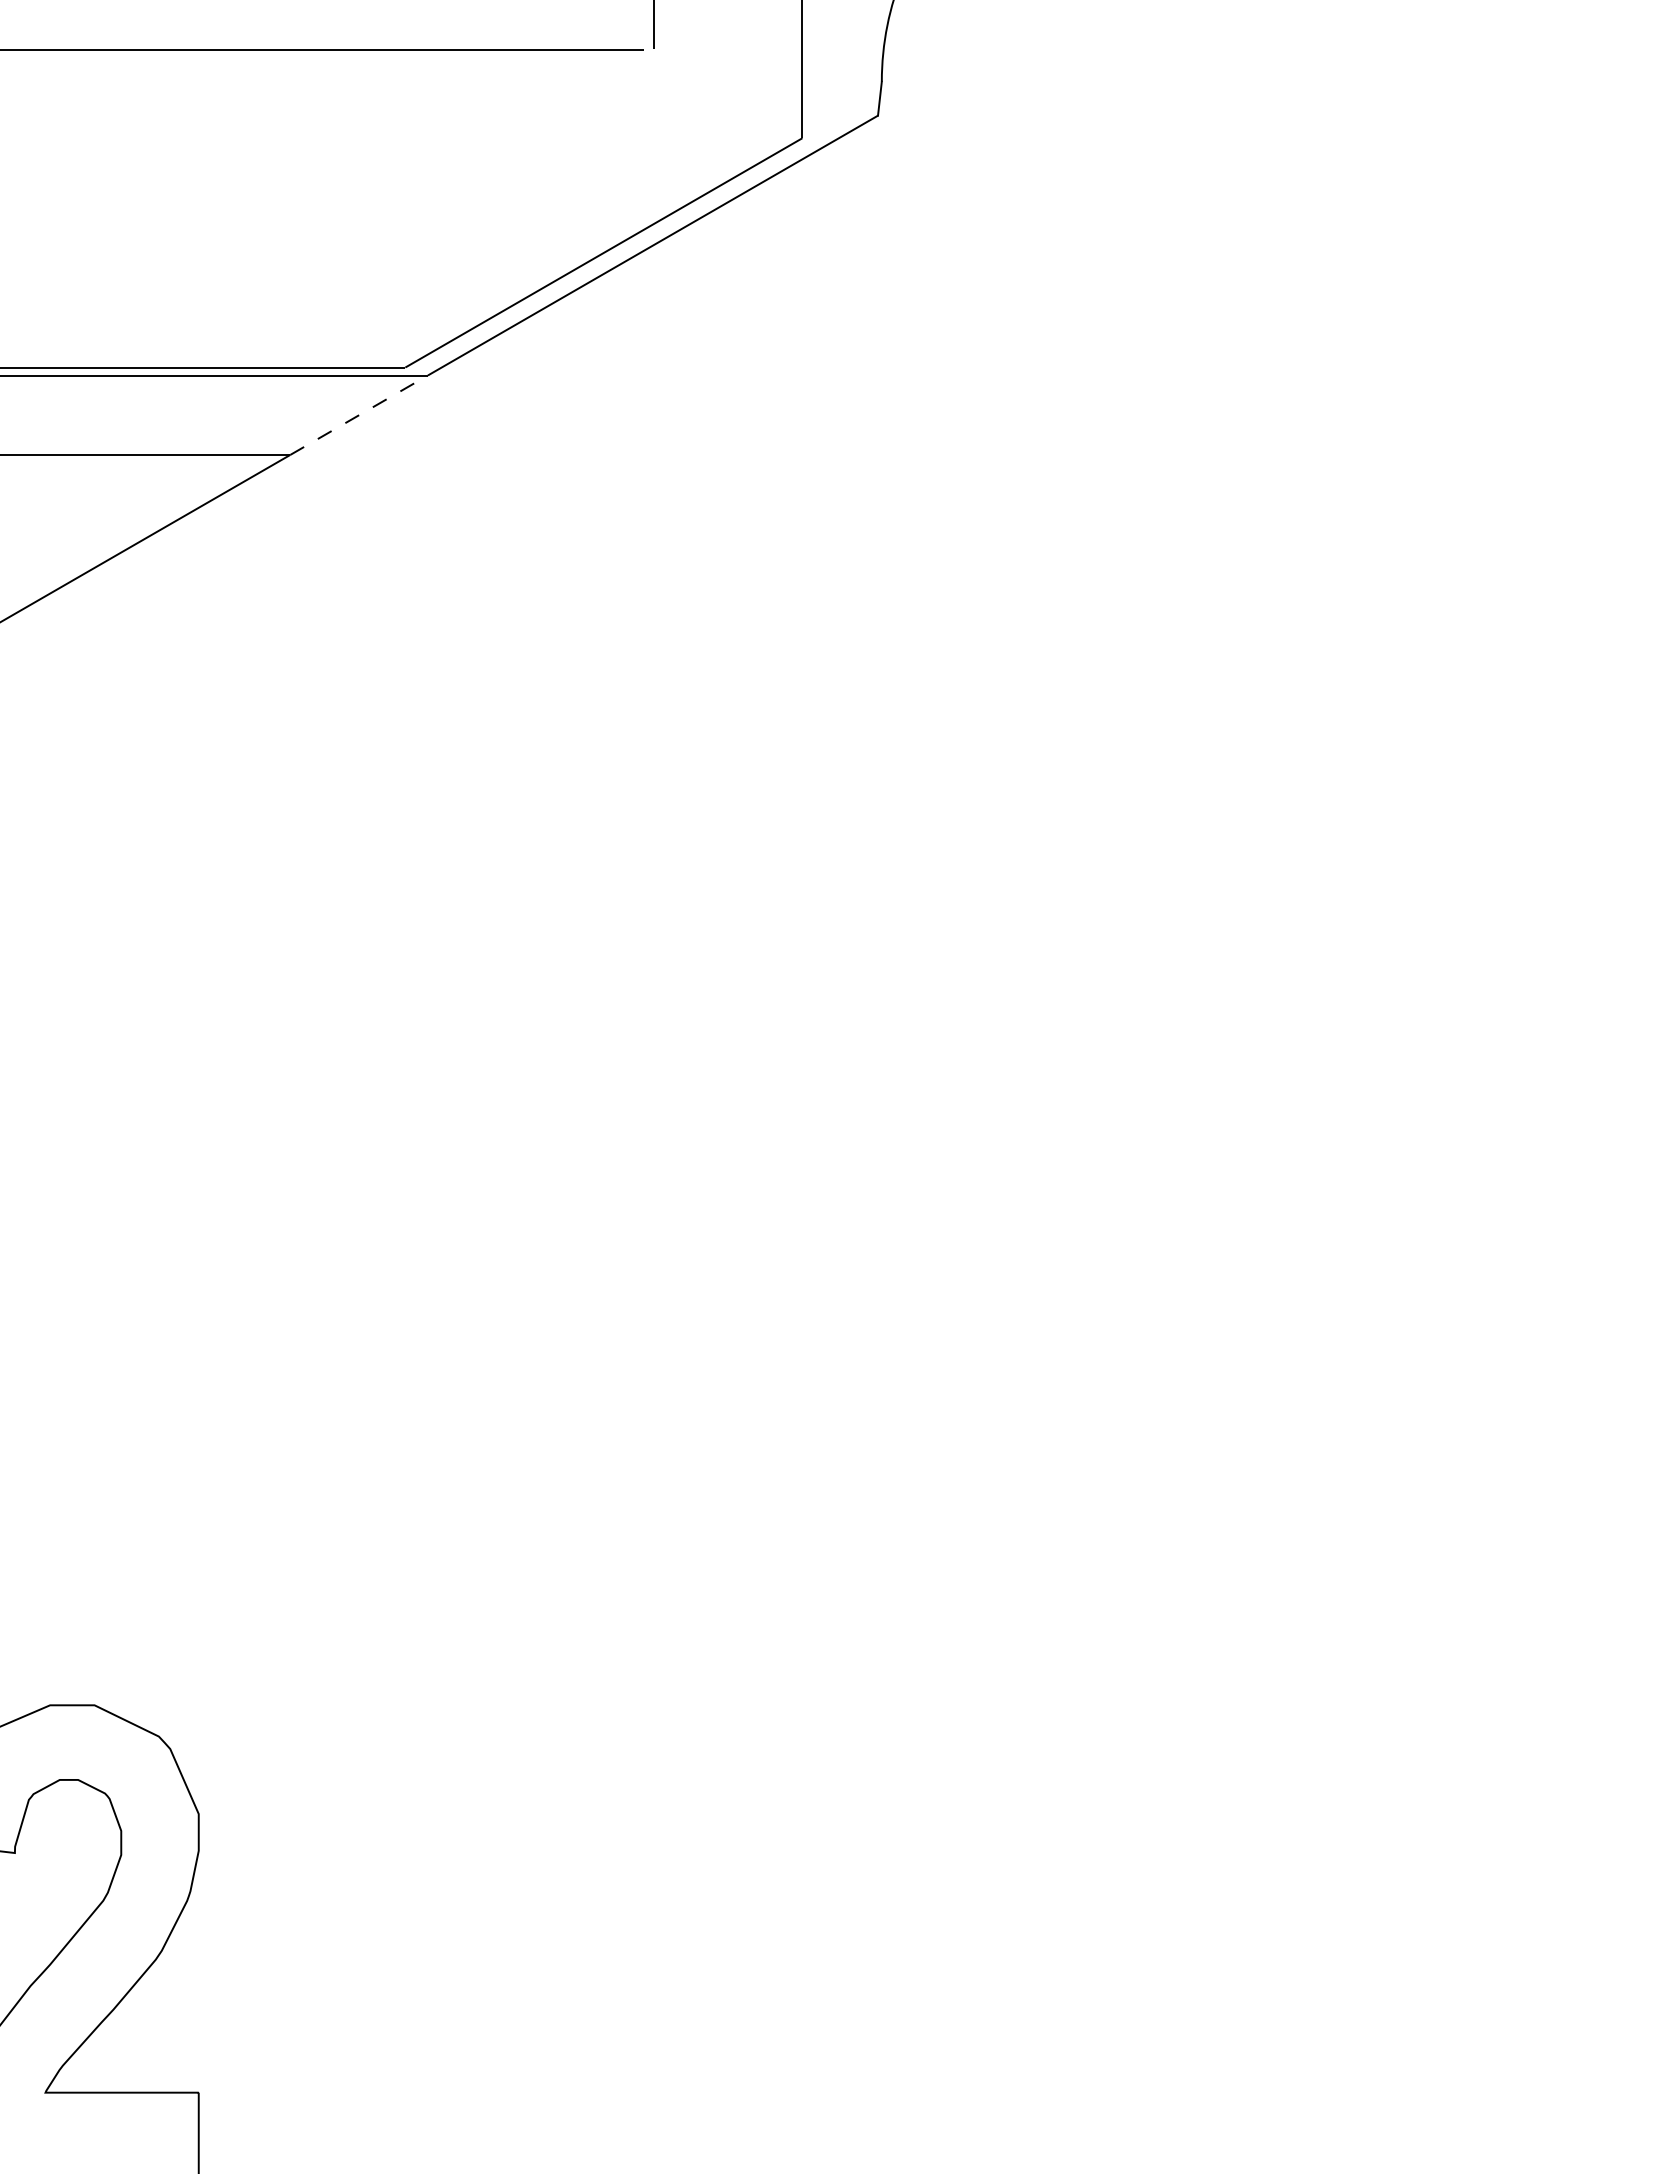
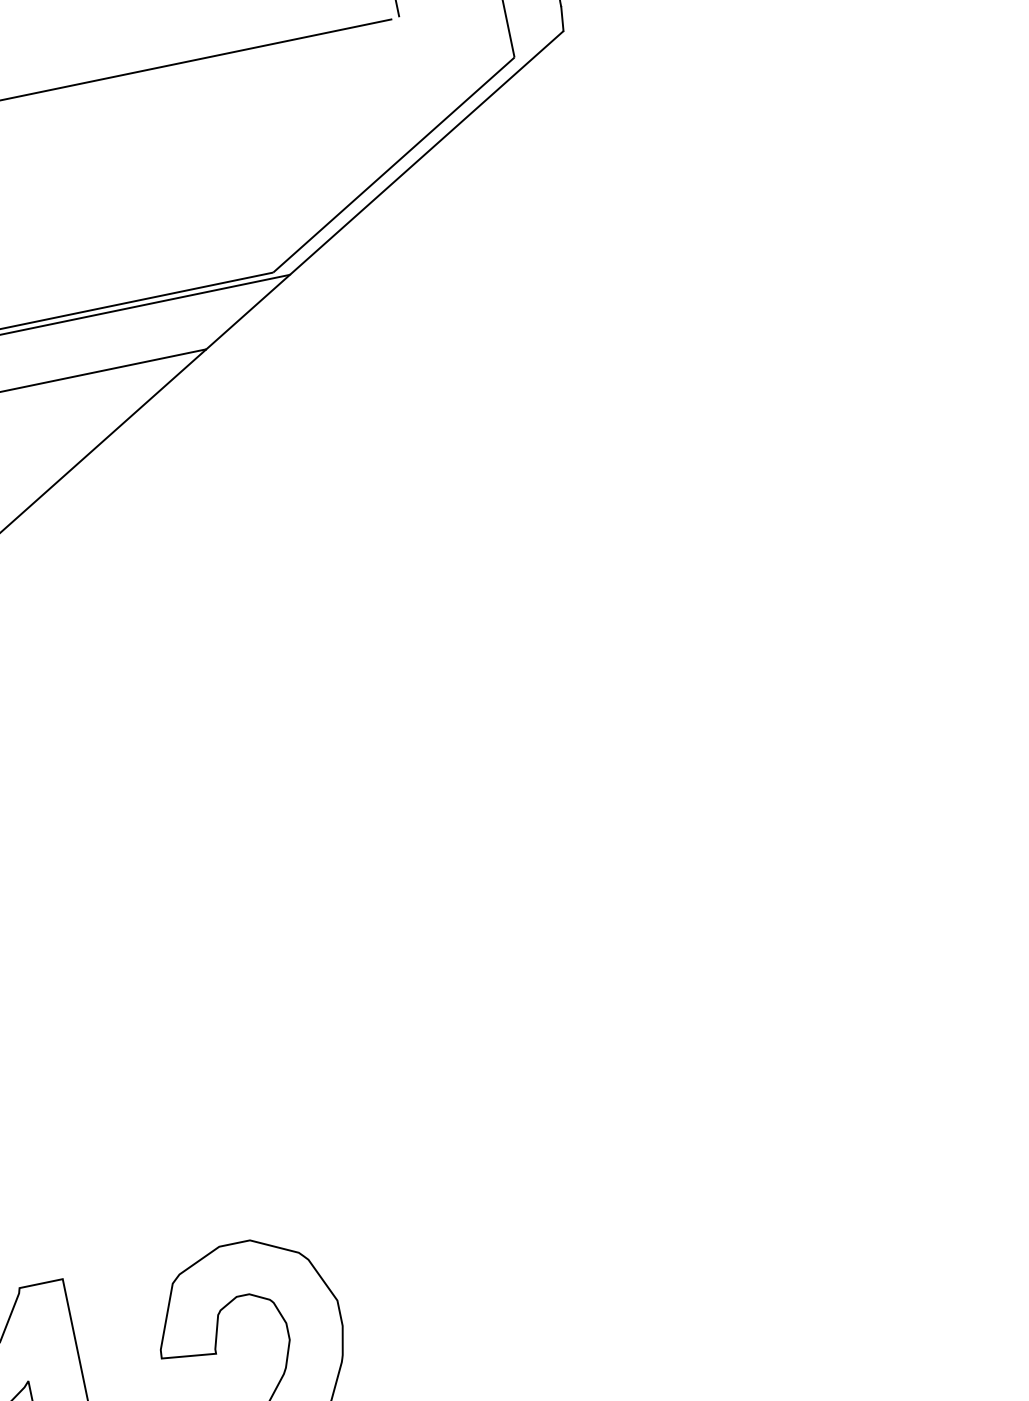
line: (359, 414) -> (248, 311), dashed -> solid

